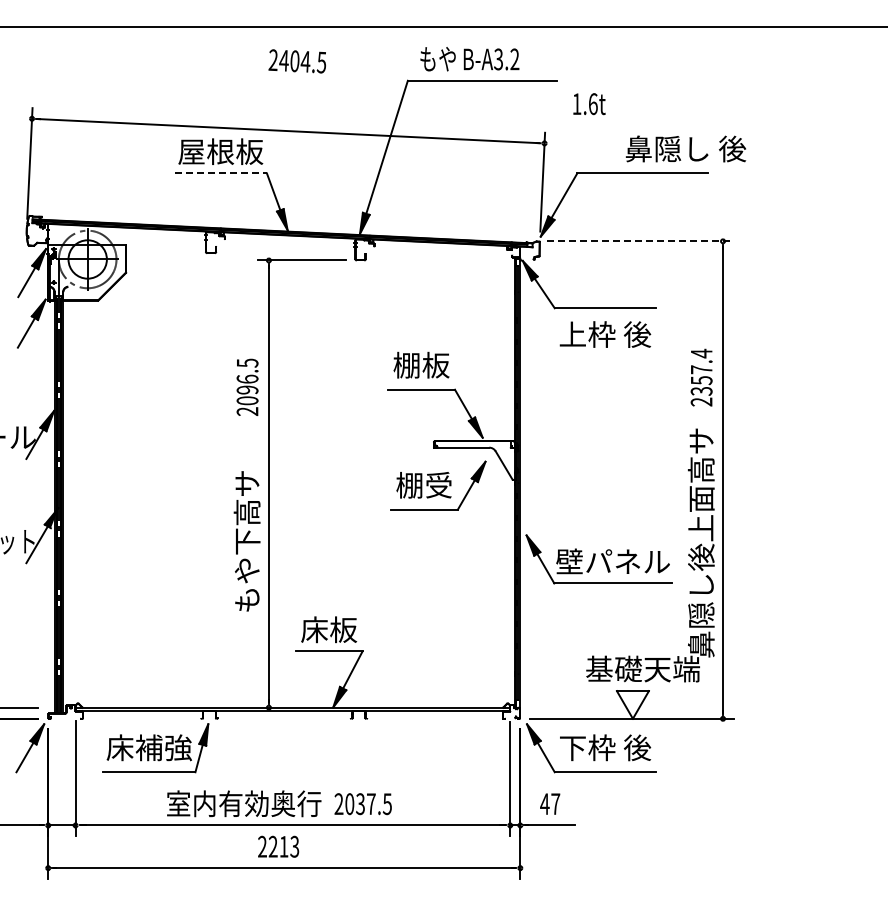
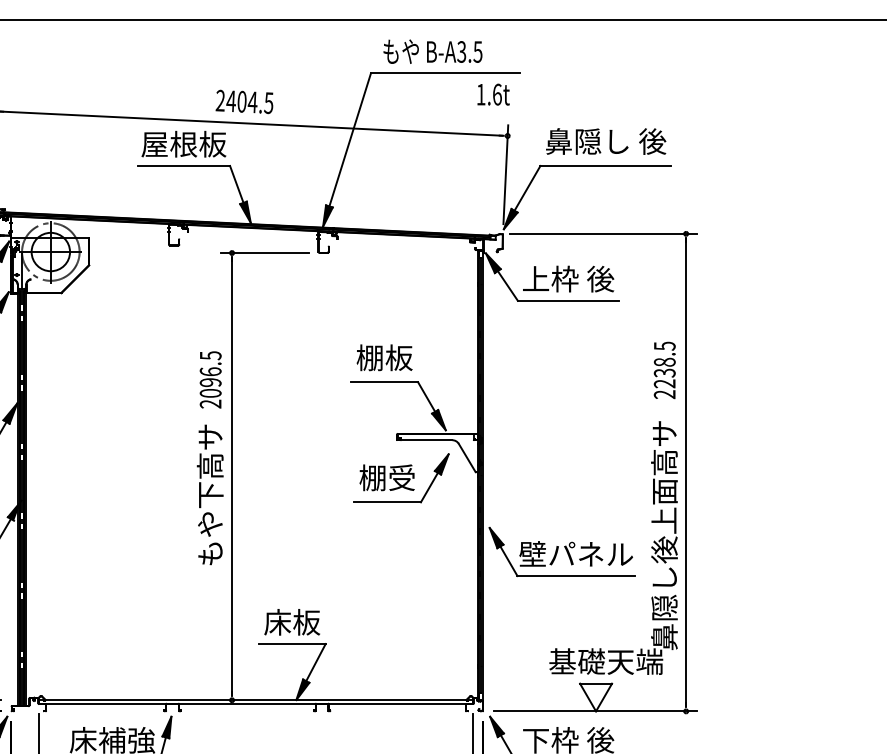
text: (514, 59) -> (477, 52), B-A3.2 -> B-A3.5
text: (296, 61) -> (243, 102), moved
text: (589, 104) -> (493, 95), moved
text: (685, 148) -> (605, 141), moved
line: (221, 173) -> (184, 166), dashed -> solid
line: (640, 241) -> (603, 234), dashed -> solid
text: (605, 334) -> (568, 279), moved
text: (701, 371) -> (664, 364), 2357.4 -> 2238.5
text: (246, 541) -> (209, 495), moved

